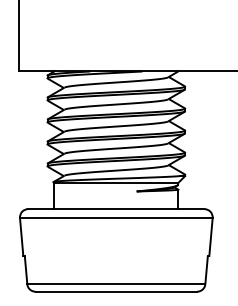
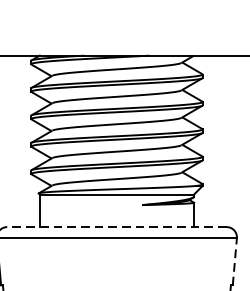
line: (115, 209) -> (115, 227), solid -> dashed
line: (211, 237) -> (235, 262), solid -> dashed

